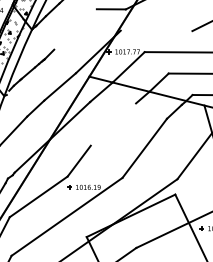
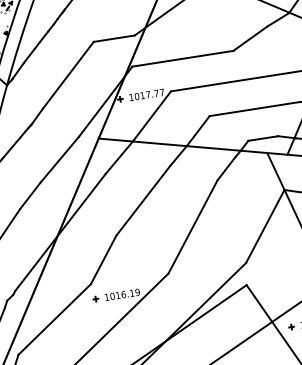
line: (75, 29) -> (68, 75), added
line: (156, 30) -> (182, 58), added
line: (113, 124) -> (143, 200), added

